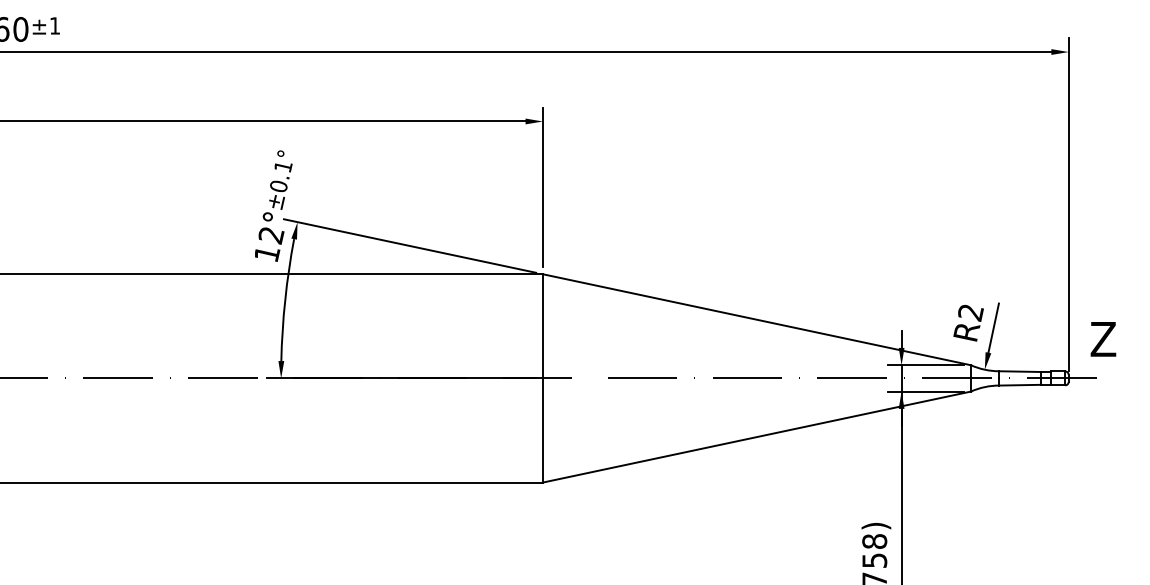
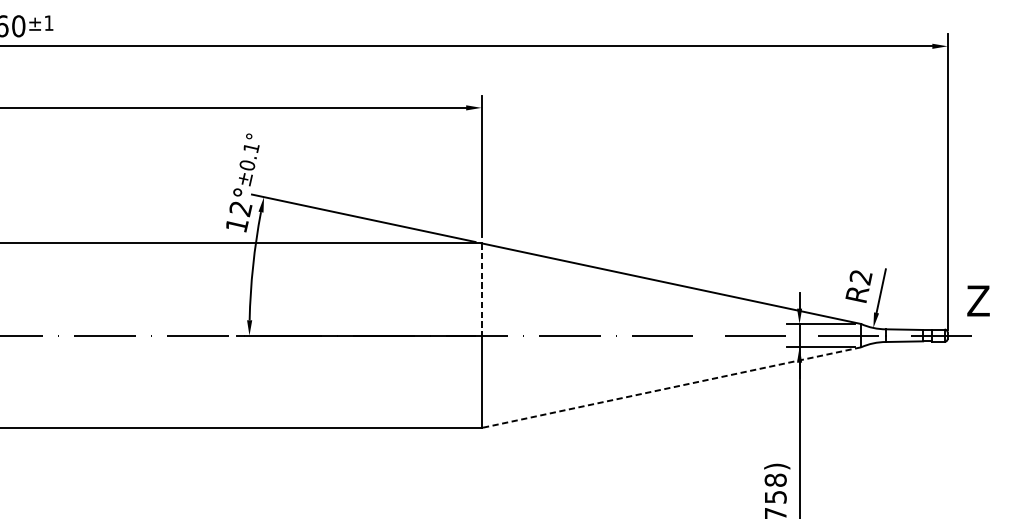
line: (542, 326) -> (481, 289), solid -> dashed
line: (756, 437) -> (670, 388), solid -> dashed

